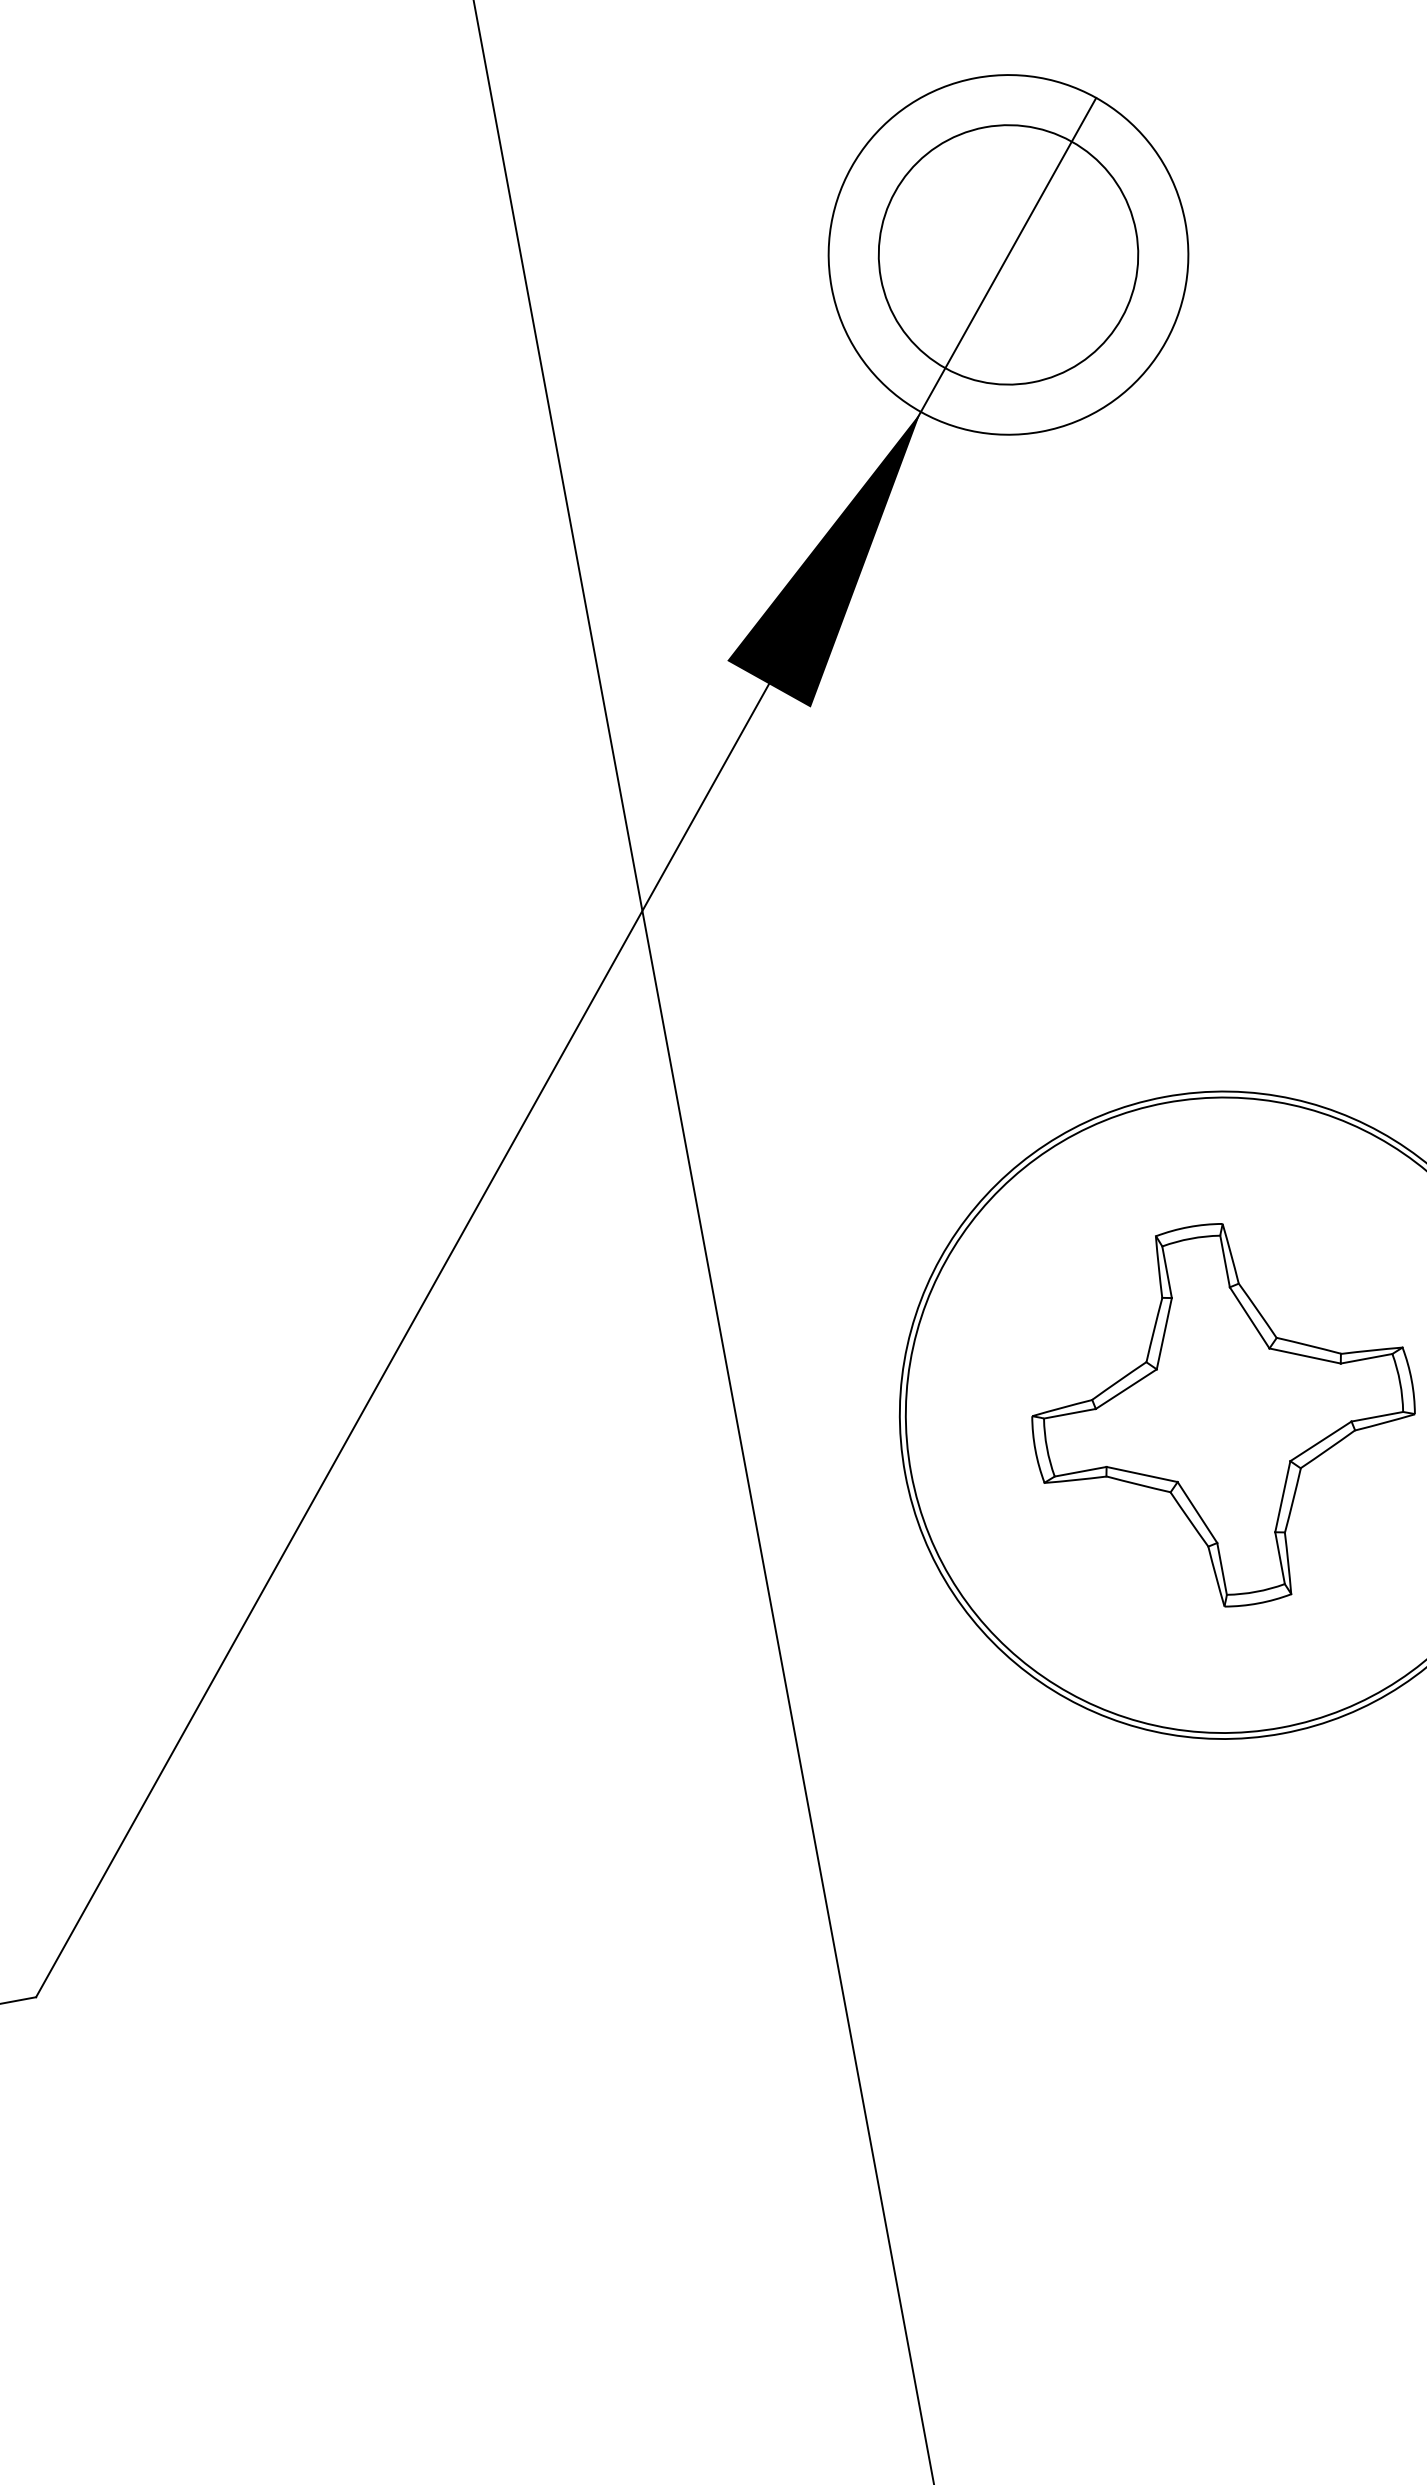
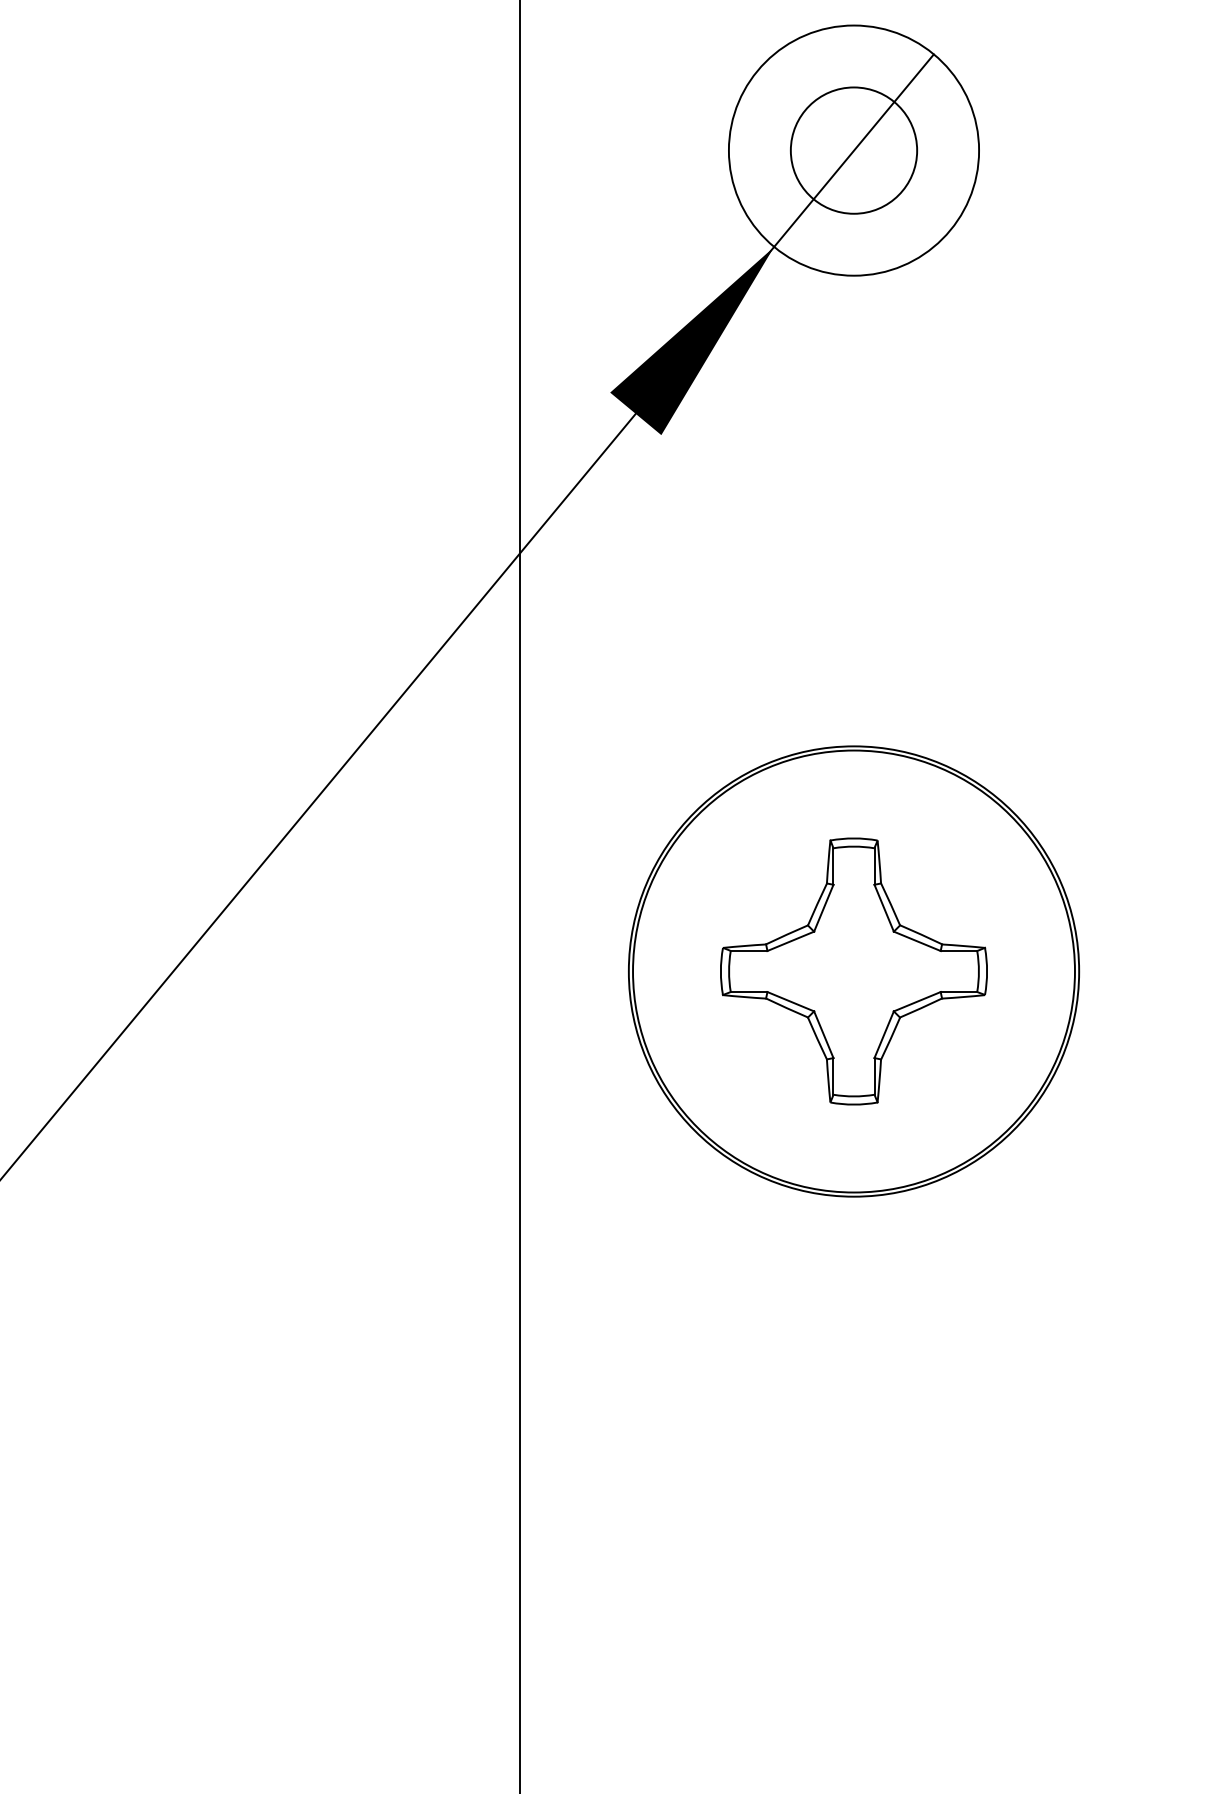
circle: (1007, 254) -> (853, 150), size x0.7

